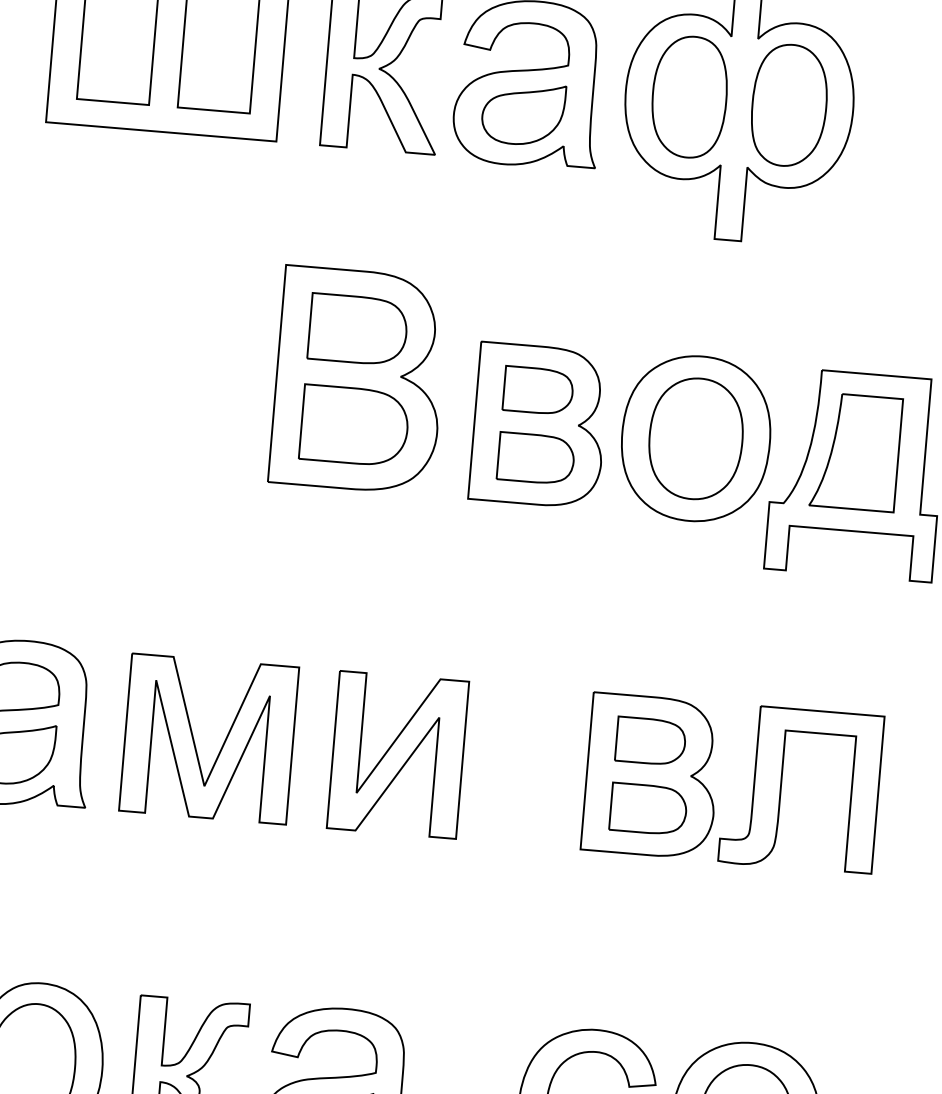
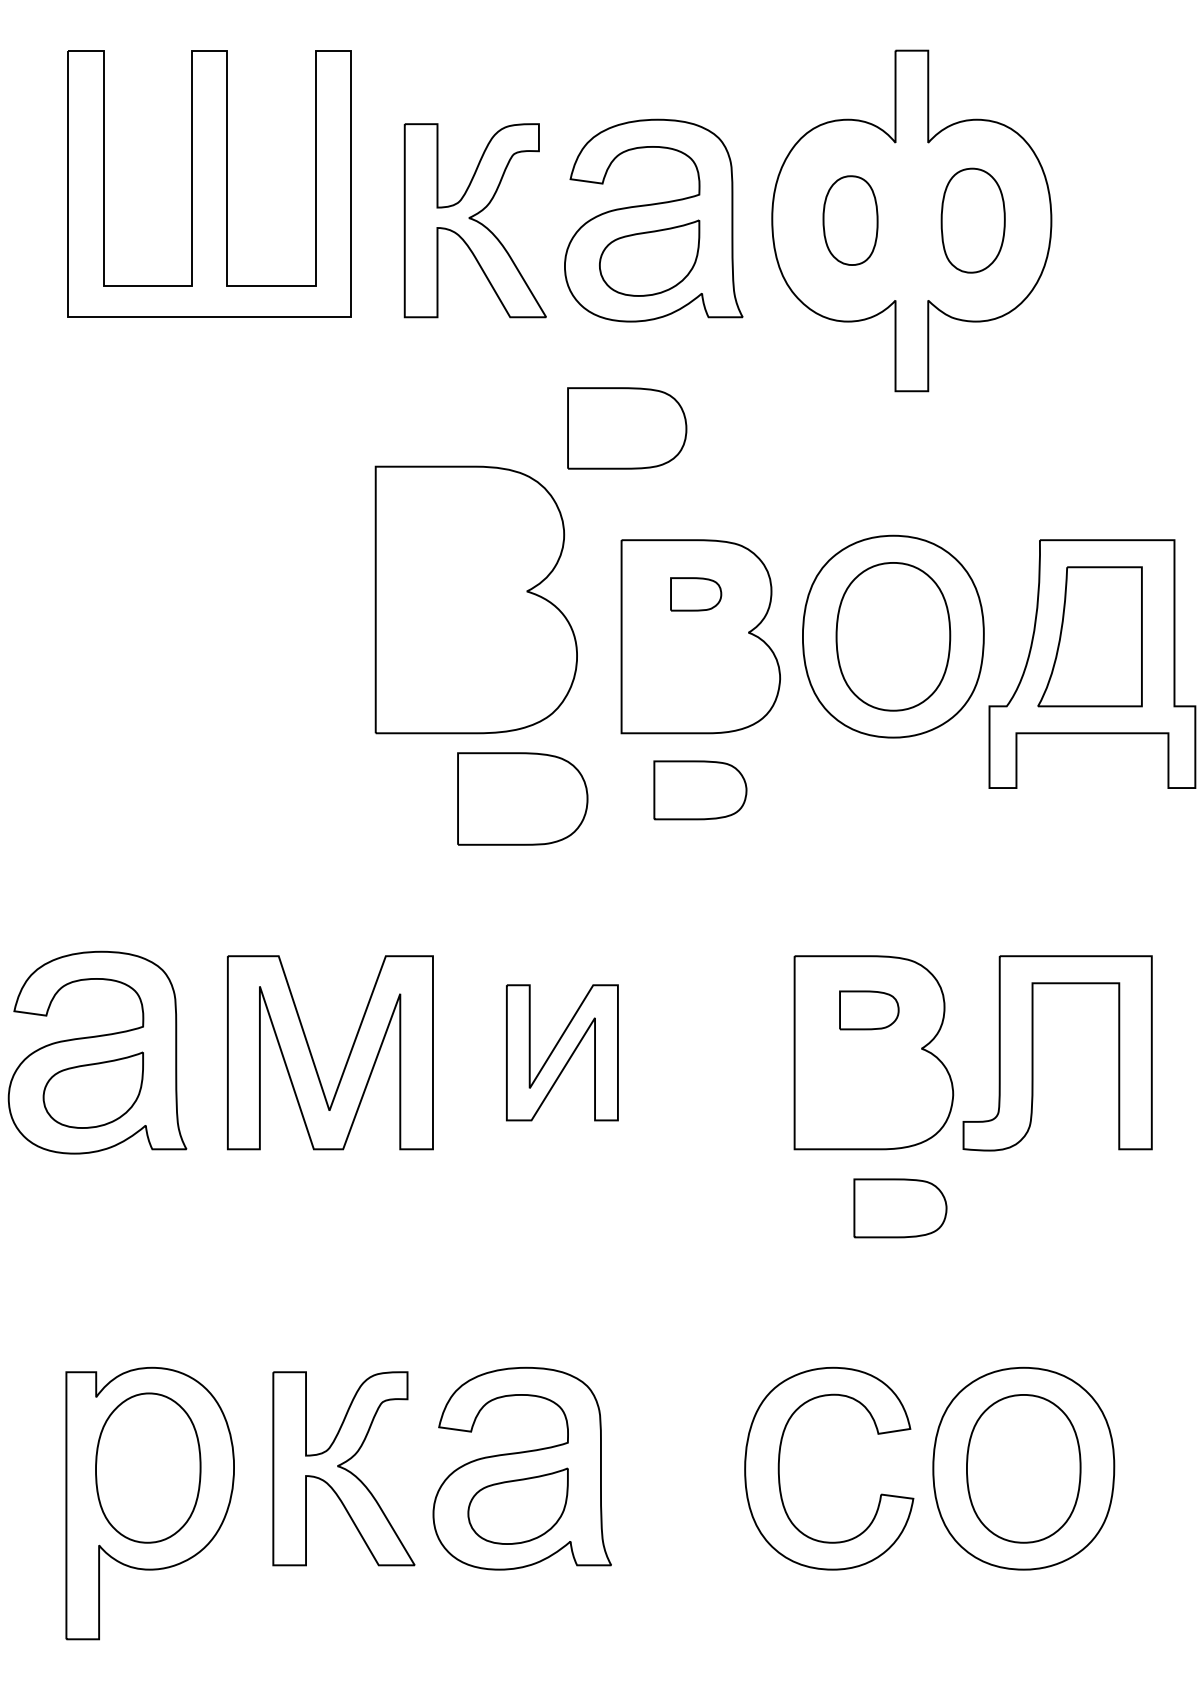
part: (689, 96) -> (850, 220), size x0.6
part: (789, 105) -> (973, 220), size x0.7
part: (358, 329) -> (627, 428), moved
part: (537, 390) -> (695, 594), size x0.6
part: (354, 425) -> (522, 798), moved
part: (536, 458) -> (700, 790), moved
part: (651, 741) -> (869, 1010), size x0.7
part: (398, 754) -> (562, 1052), size x0.7
part: (648, 809) -> (900, 1208), moved

